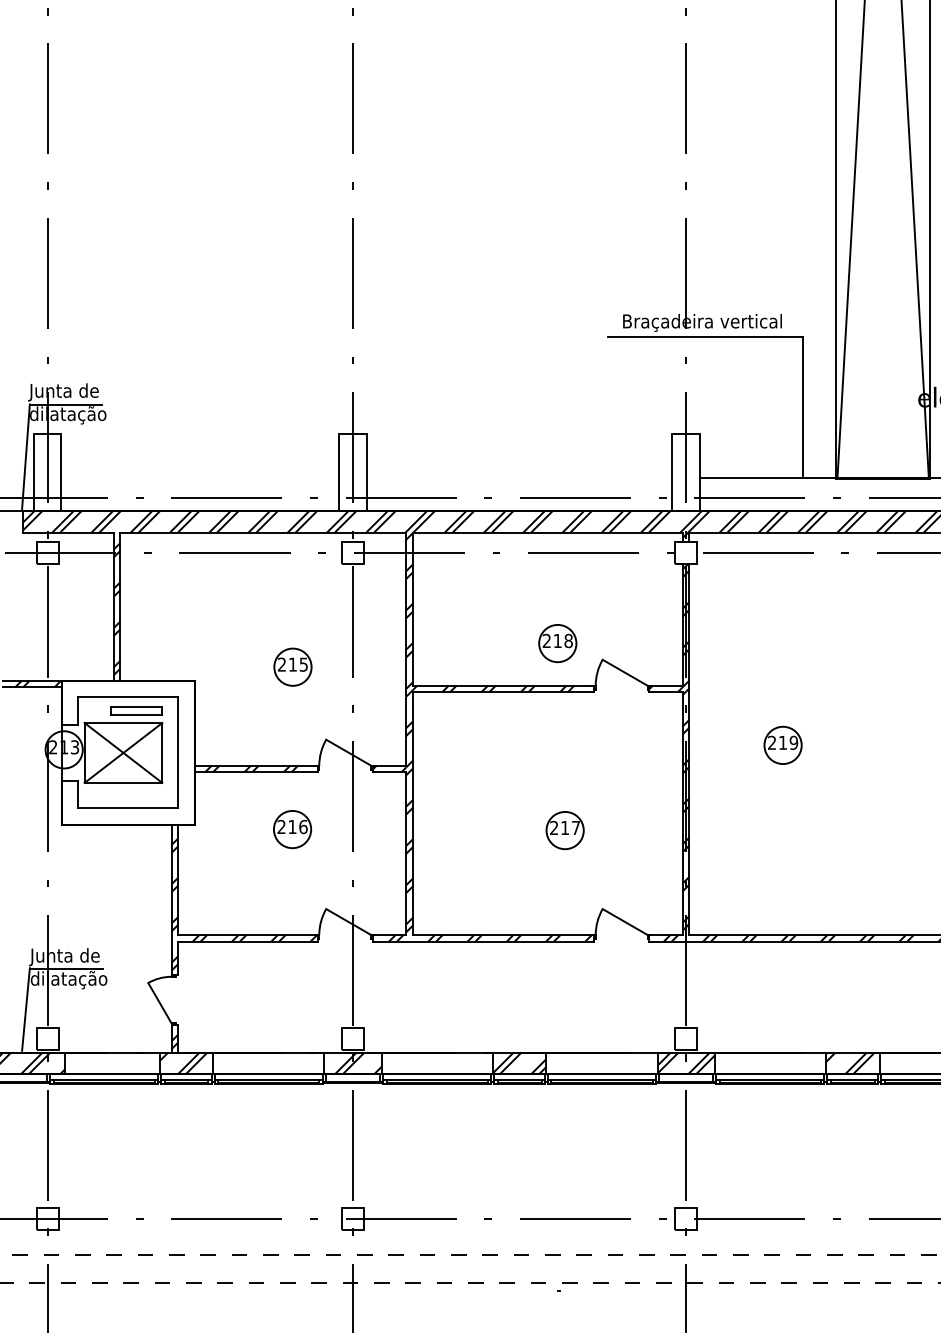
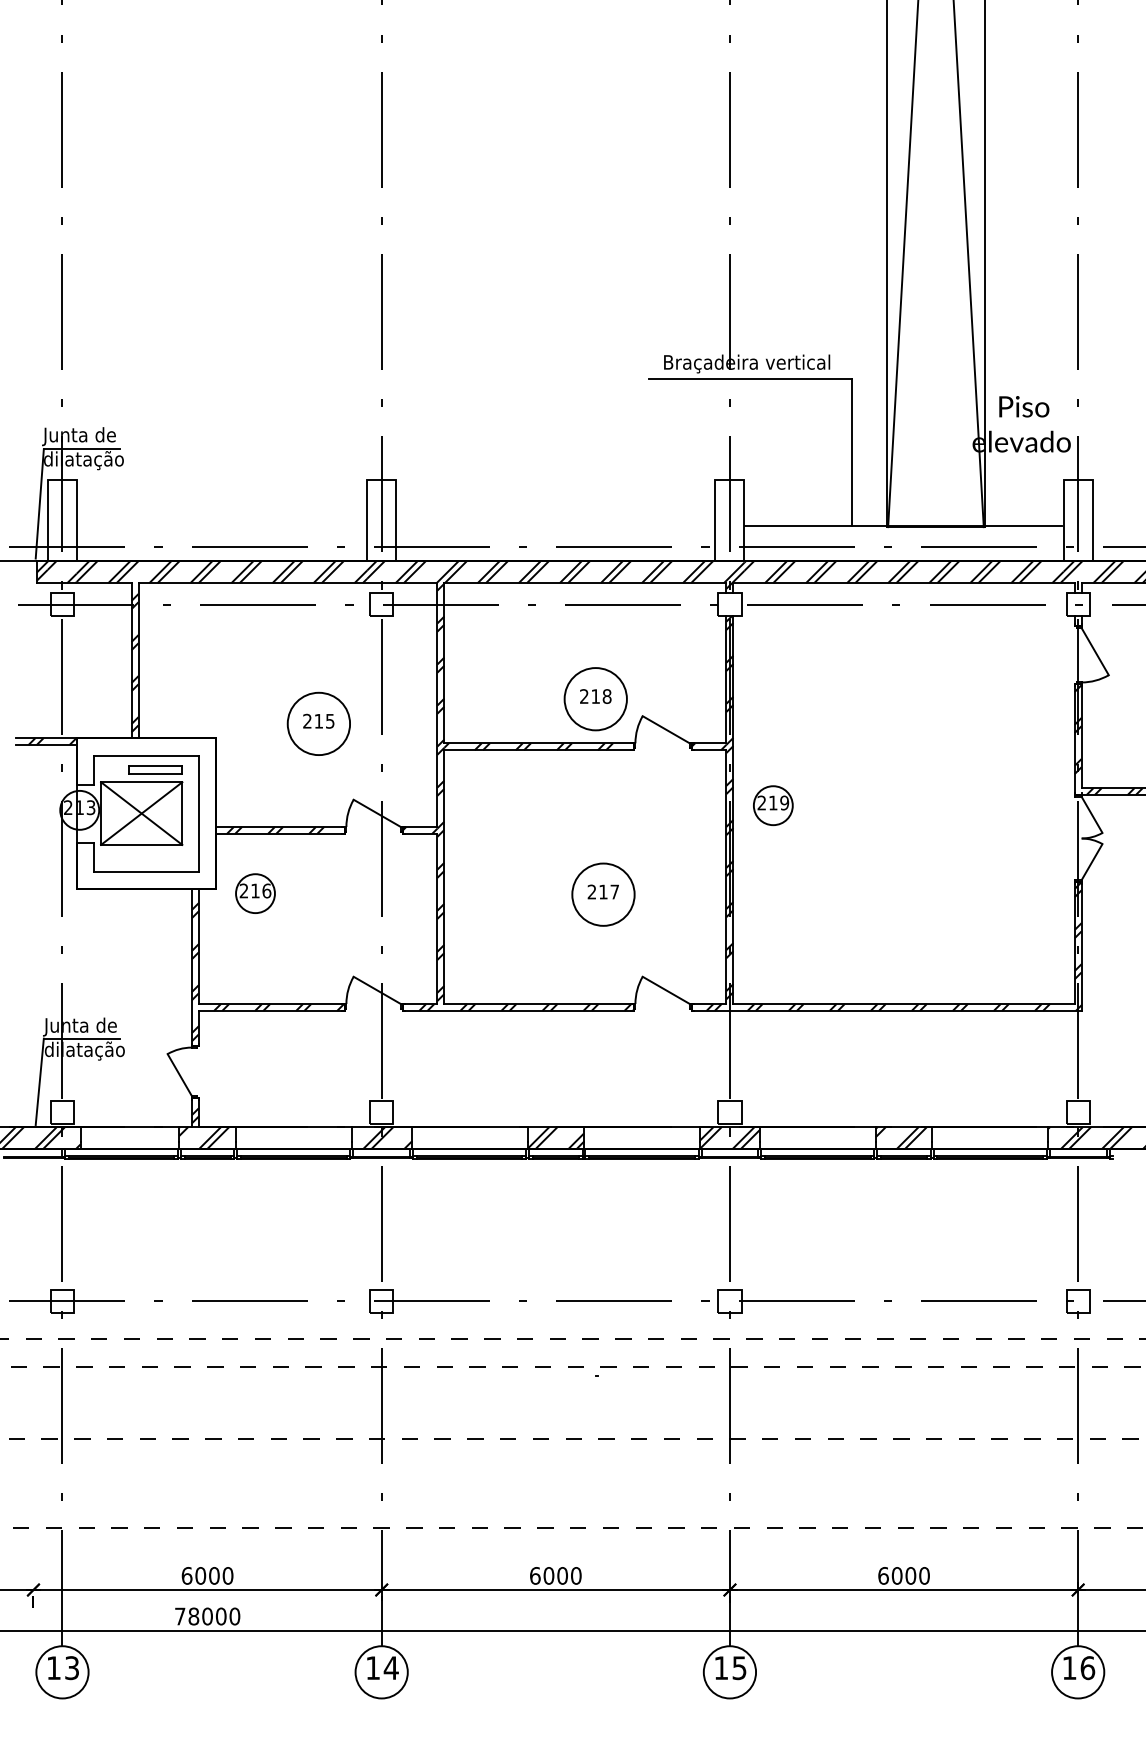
circle: (557, 642) -> (595, 698), size x1.6
circle: (292, 666) -> (318, 723), size x1.6
part: (783, 745) -> (773, 805), moved
part: (292, 829) -> (255, 893), moved
circle: (565, 830) -> (603, 894), size x1.6

